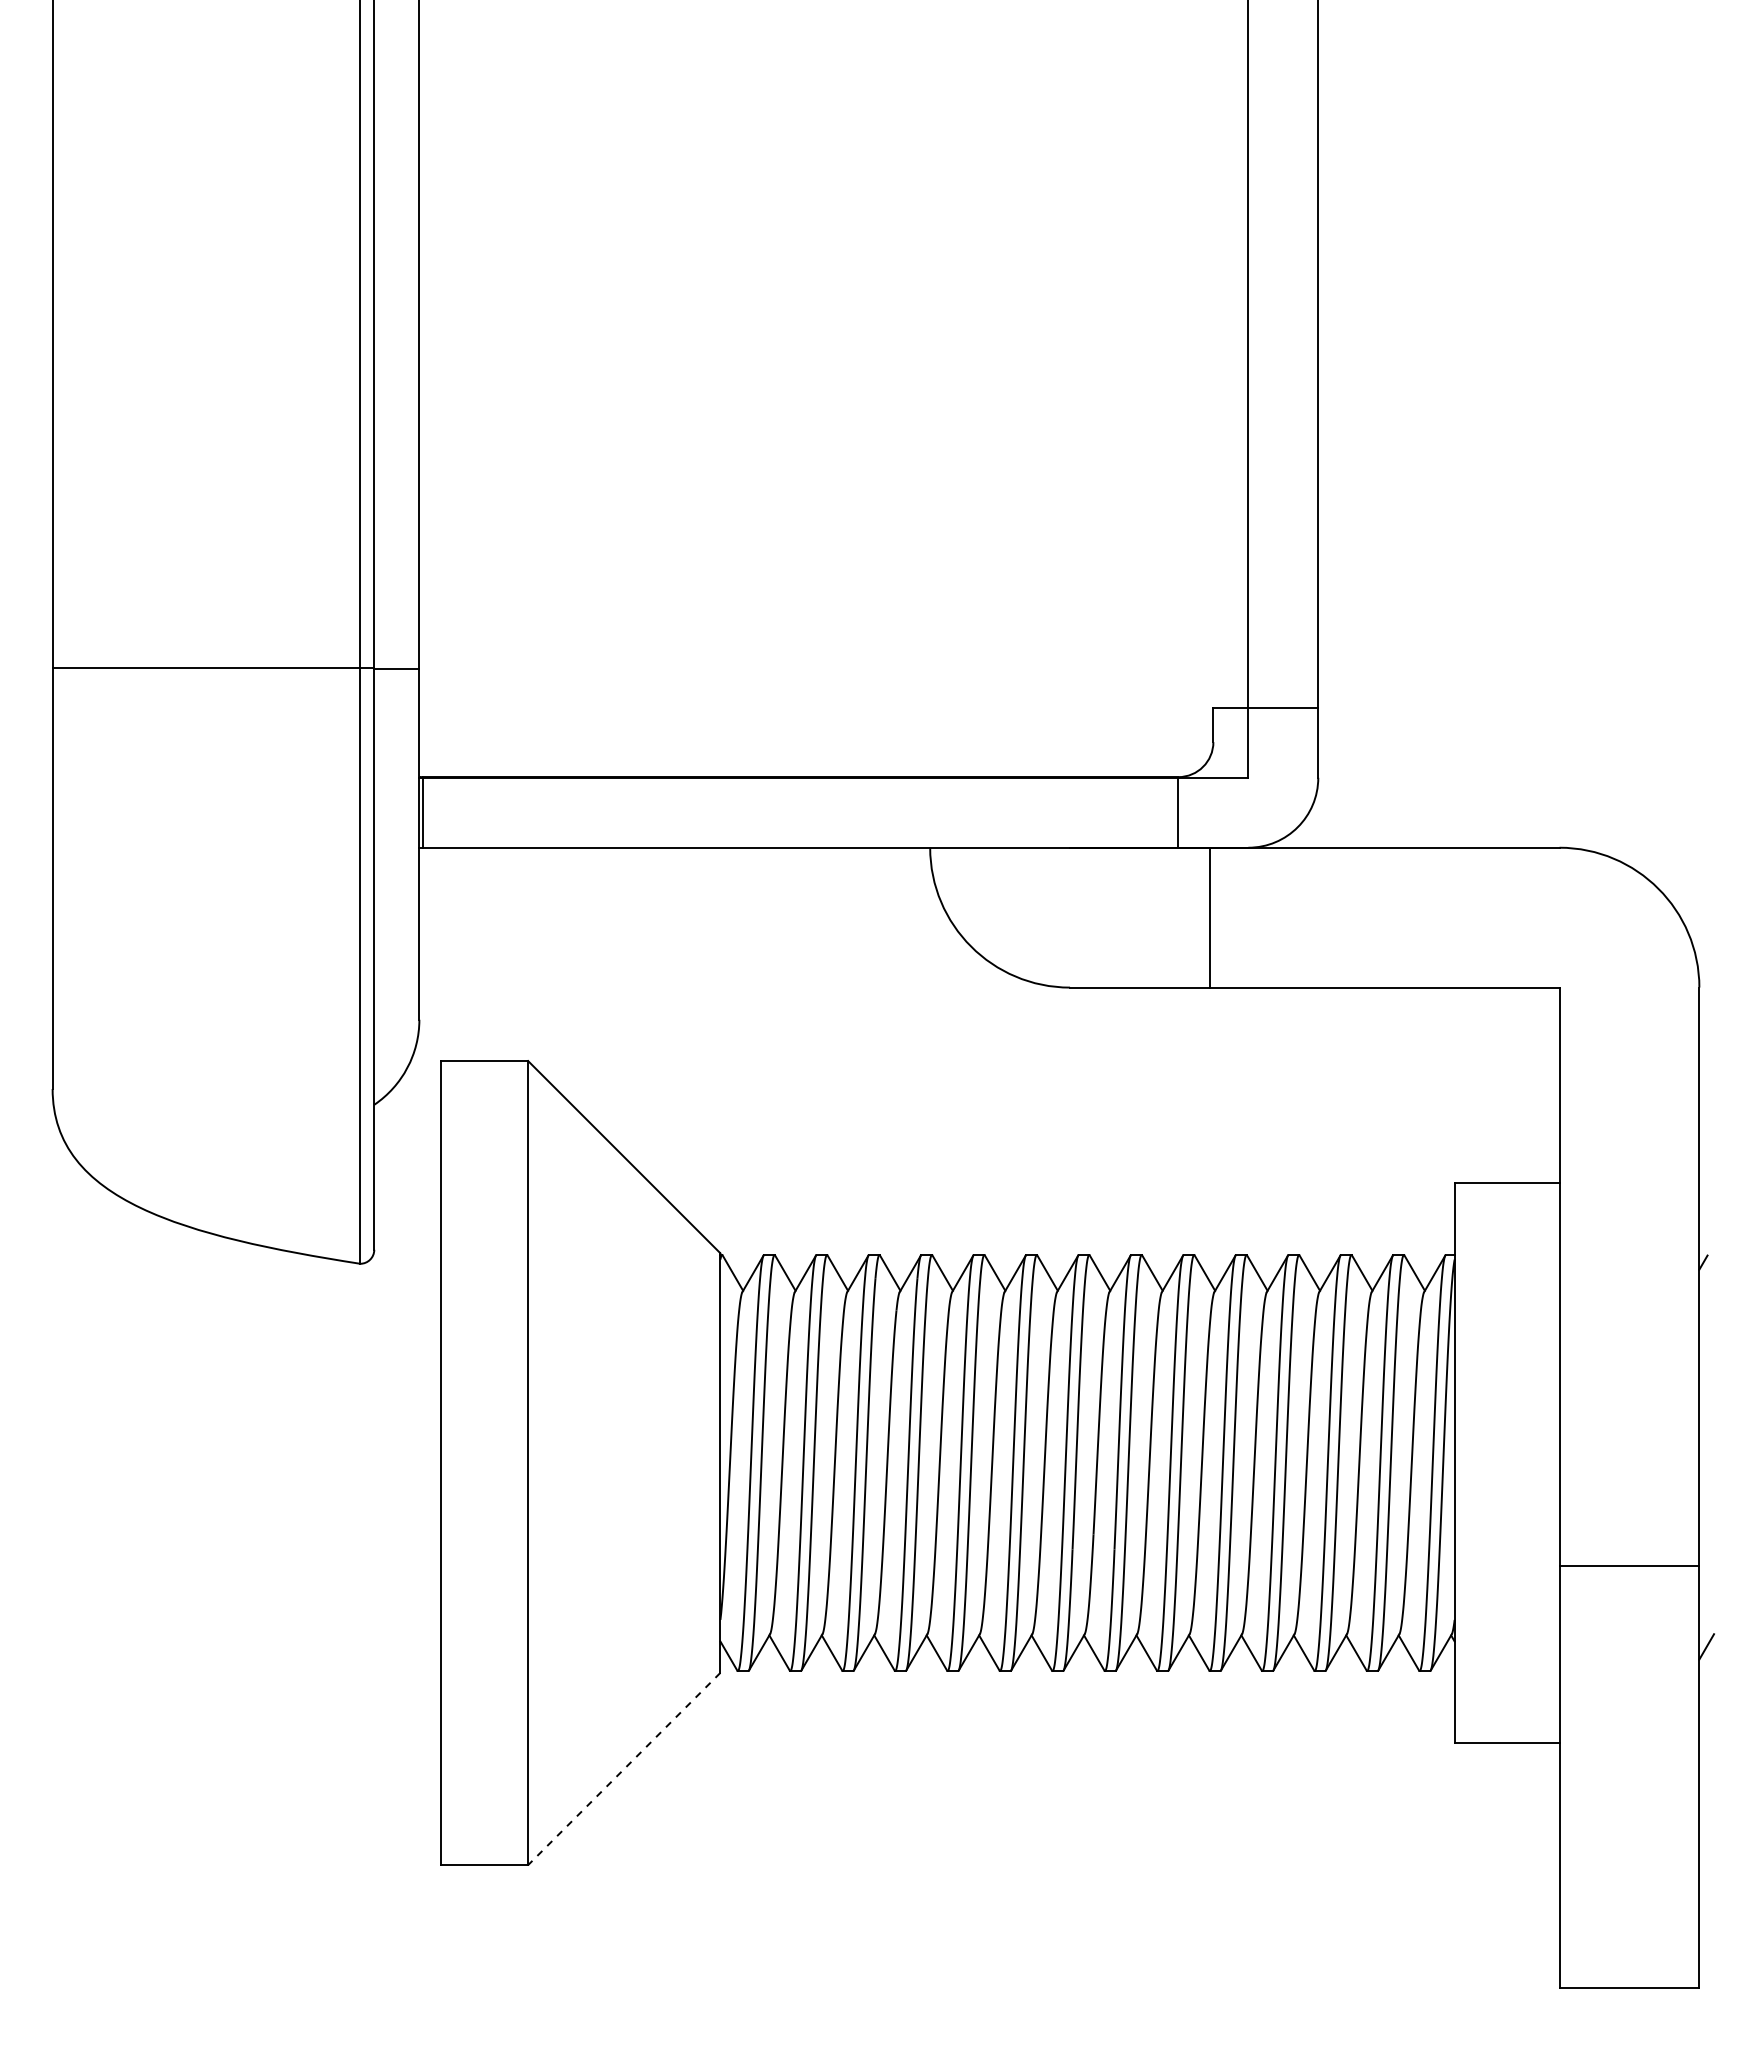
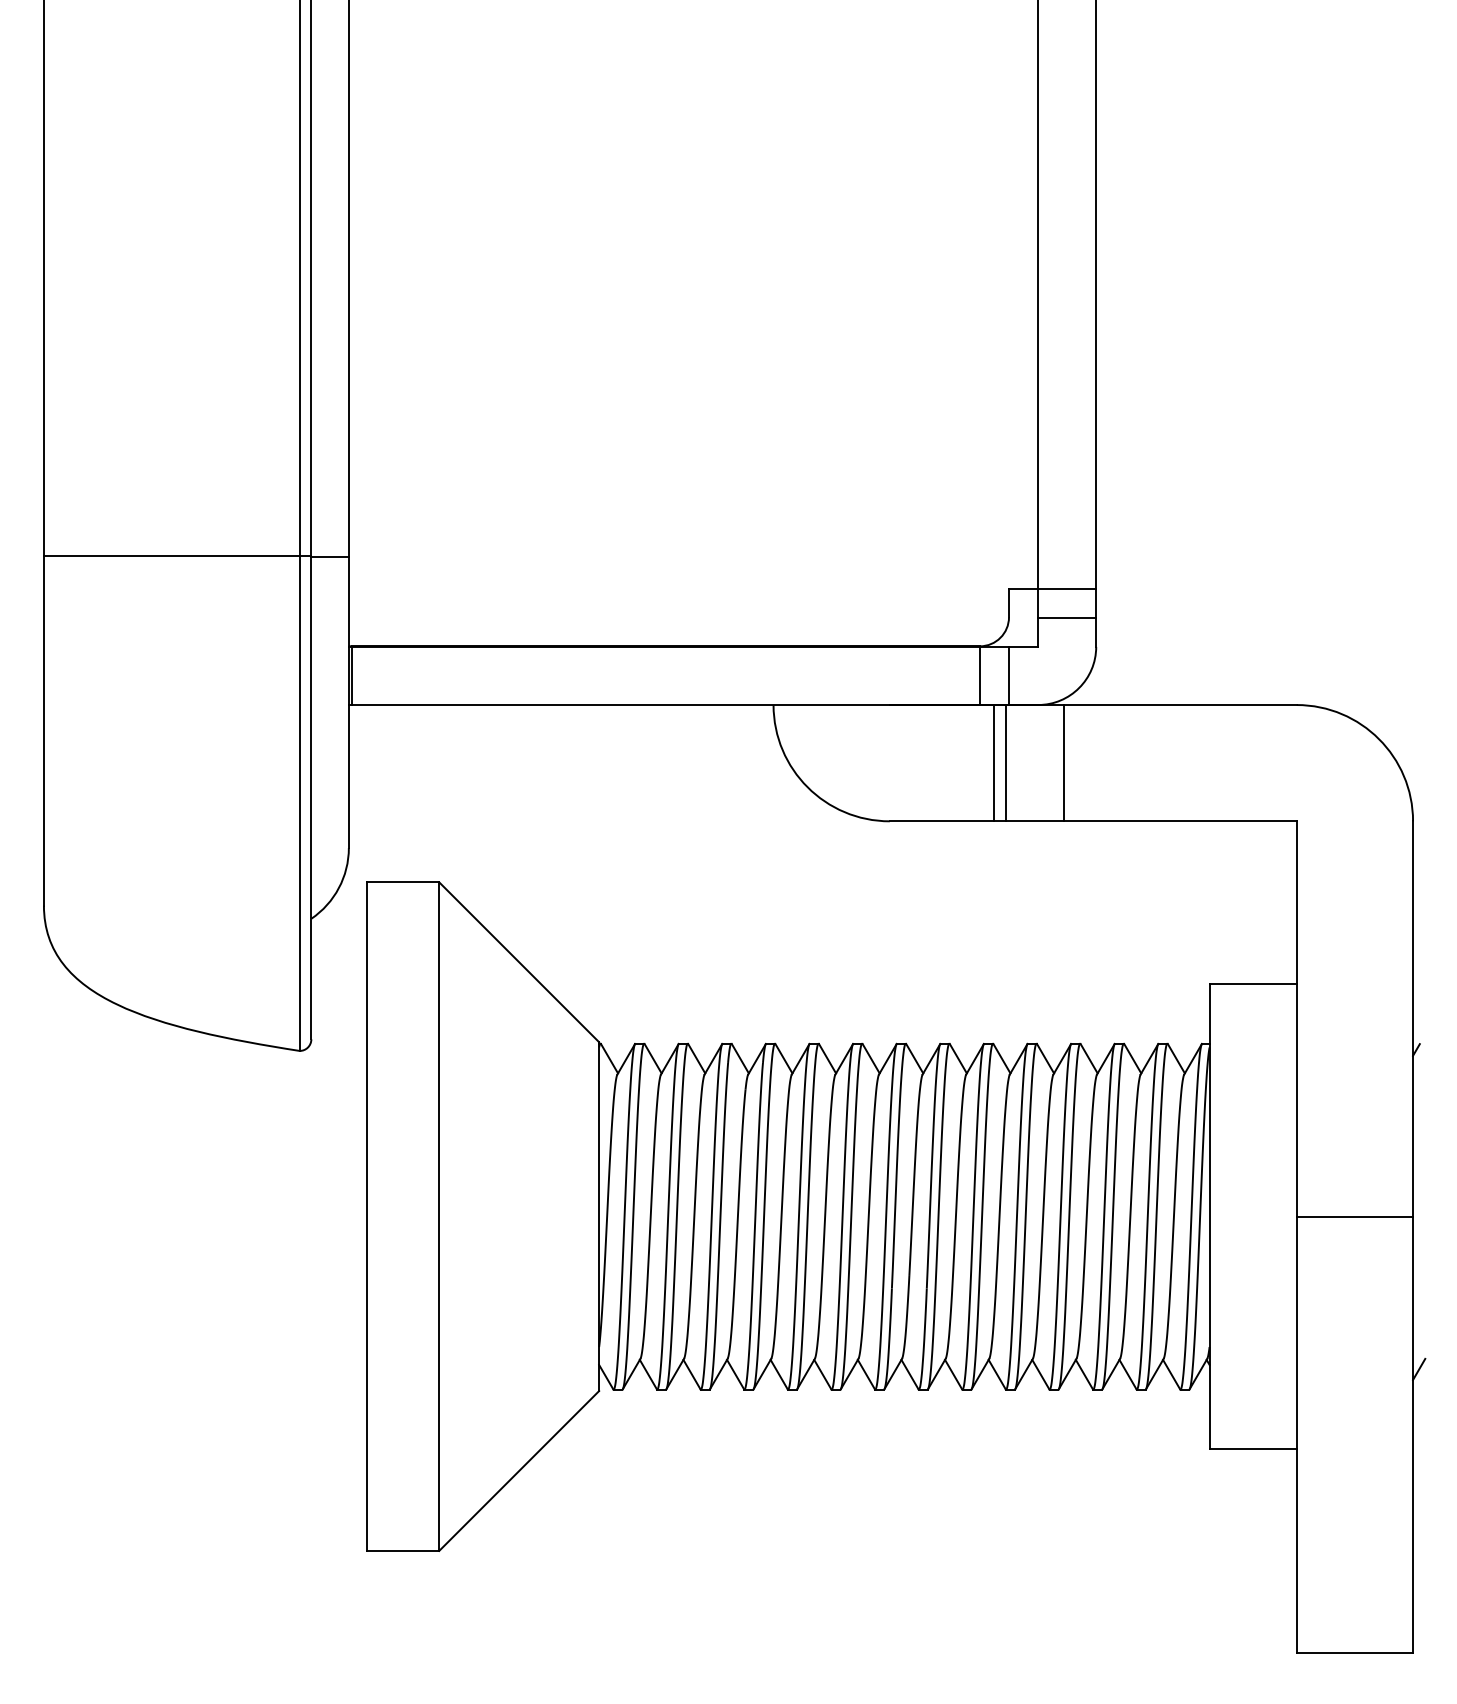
line: (1283, 742) -> (1067, 617), added
line: (1213, 812) -> (1009, 675), added
line: (1195, 917) -> (994, 763), added
line: (1279, 917) -> (1063, 763), added
line: (1629, 1566) -> (1354, 1216), moved
line: (624, 1769) -> (519, 1471), dashed -> solid

